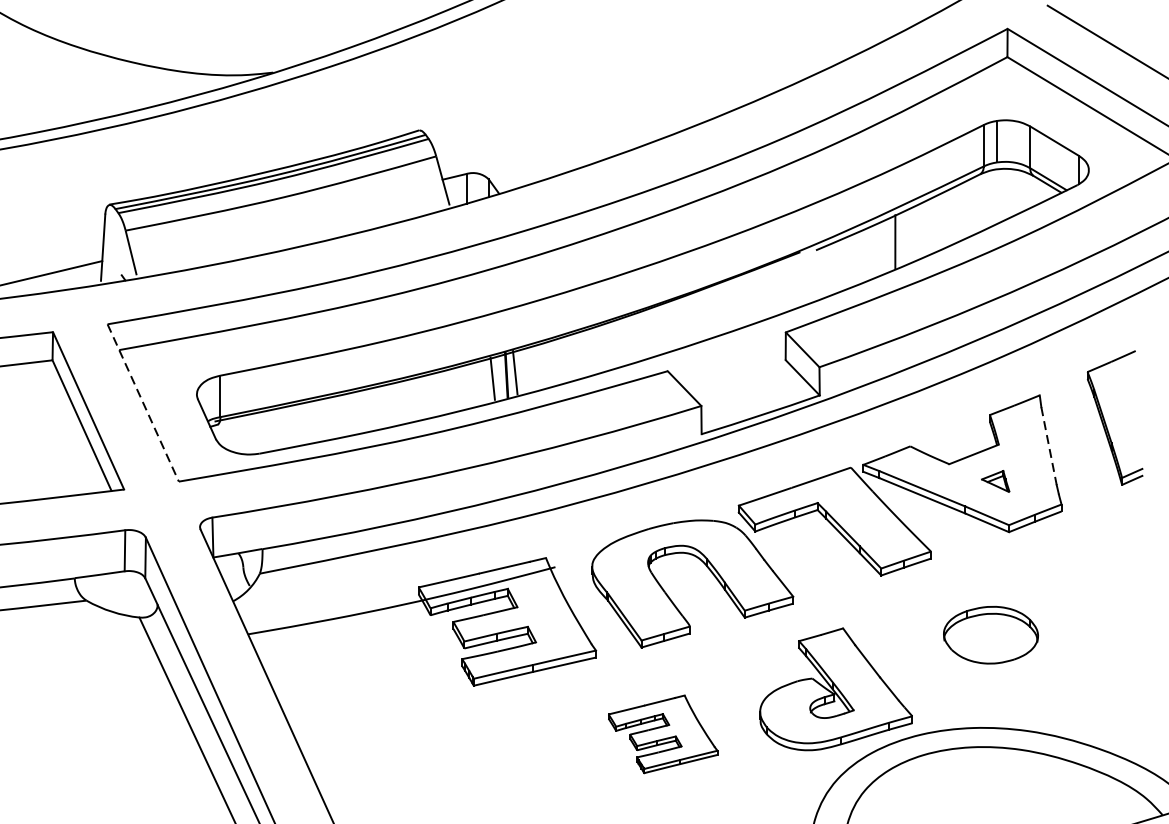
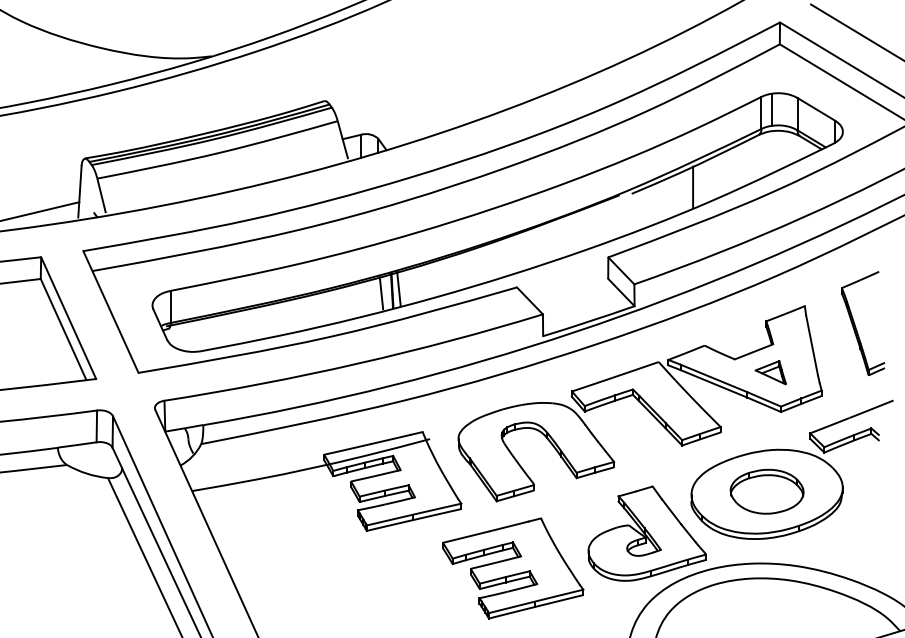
line: (142, 403) -> (110, 312), dashed -> solid
line: (1049, 446) -> (812, 345), dashed -> solid
part: (995, 481) -> (770, 372), size x1.43
part: (1022, 606) -> (791, 469), added
part: (663, 734) -> (513, 568), size x1.67

